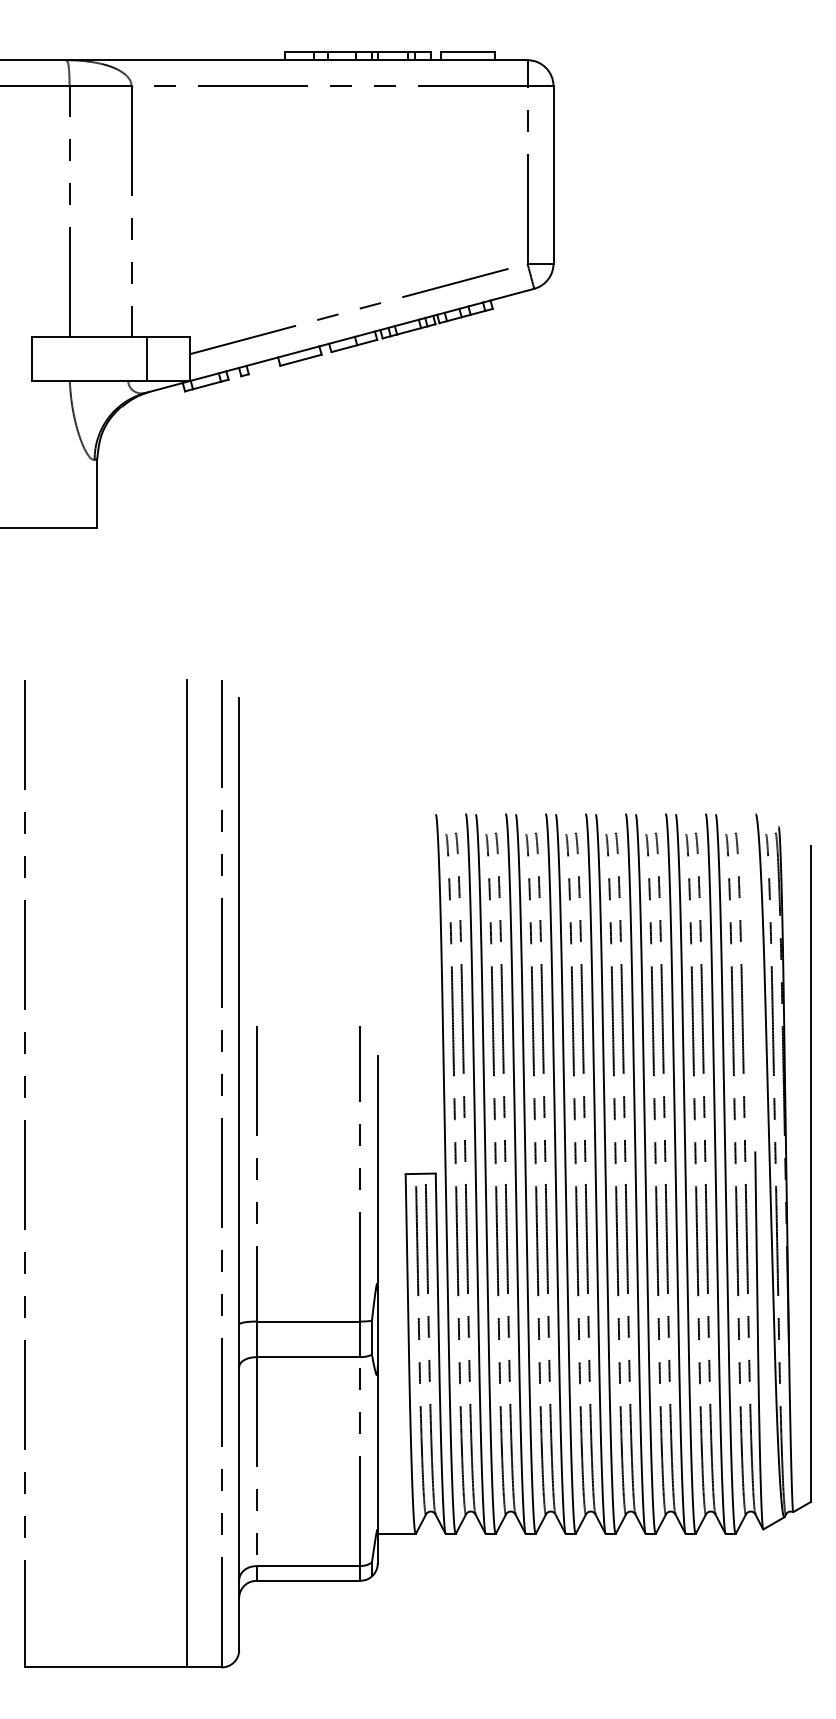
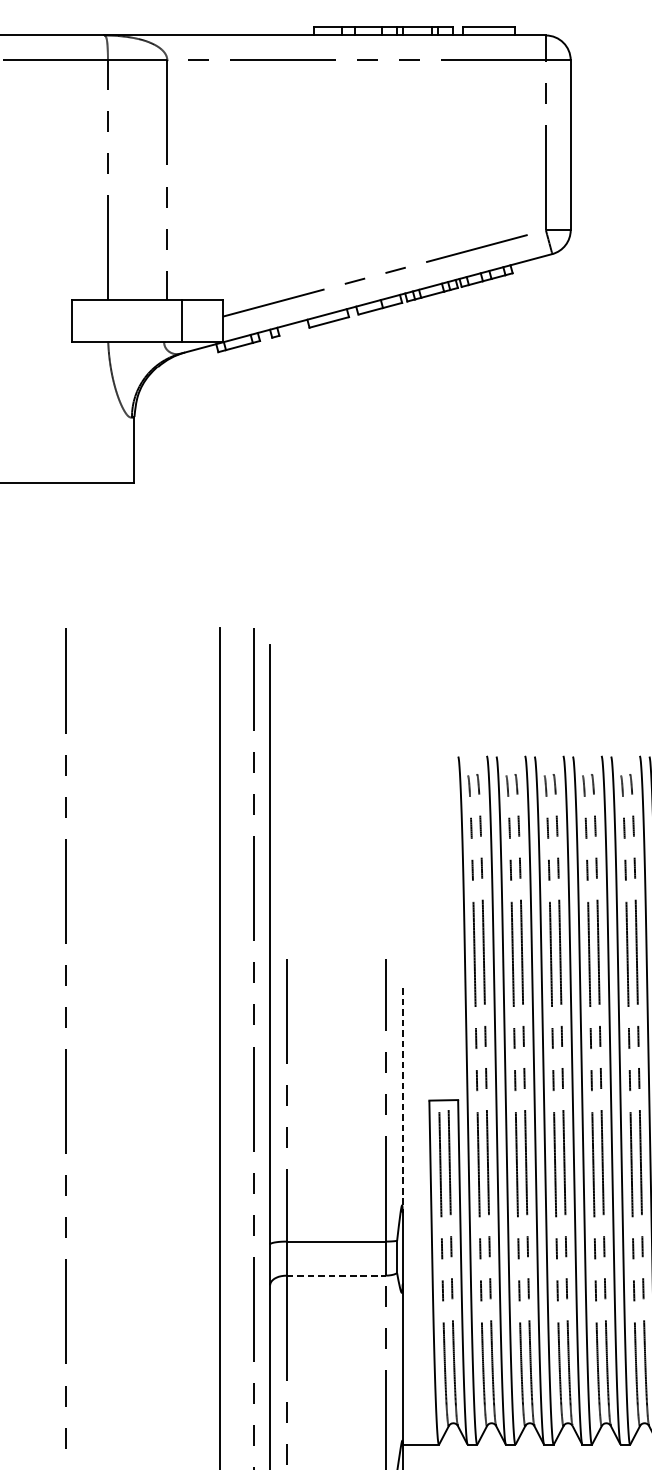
line: (377, 1174) -> (402, 1100), solid -> dashed
line: (308, 1357) -> (336, 1275), solid -> dashed

